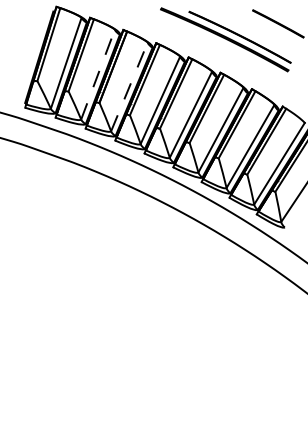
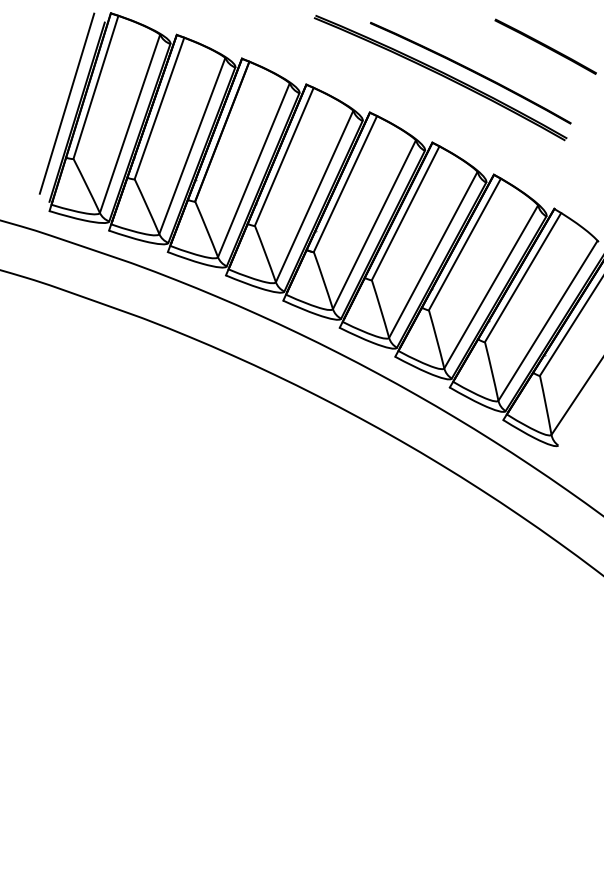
line: (33, 52) -> (65, 102), added
line: (98, 74) -> (193, 145), dashed -> solid
line: (129, 86) -> (253, 169), dashed -> solid

